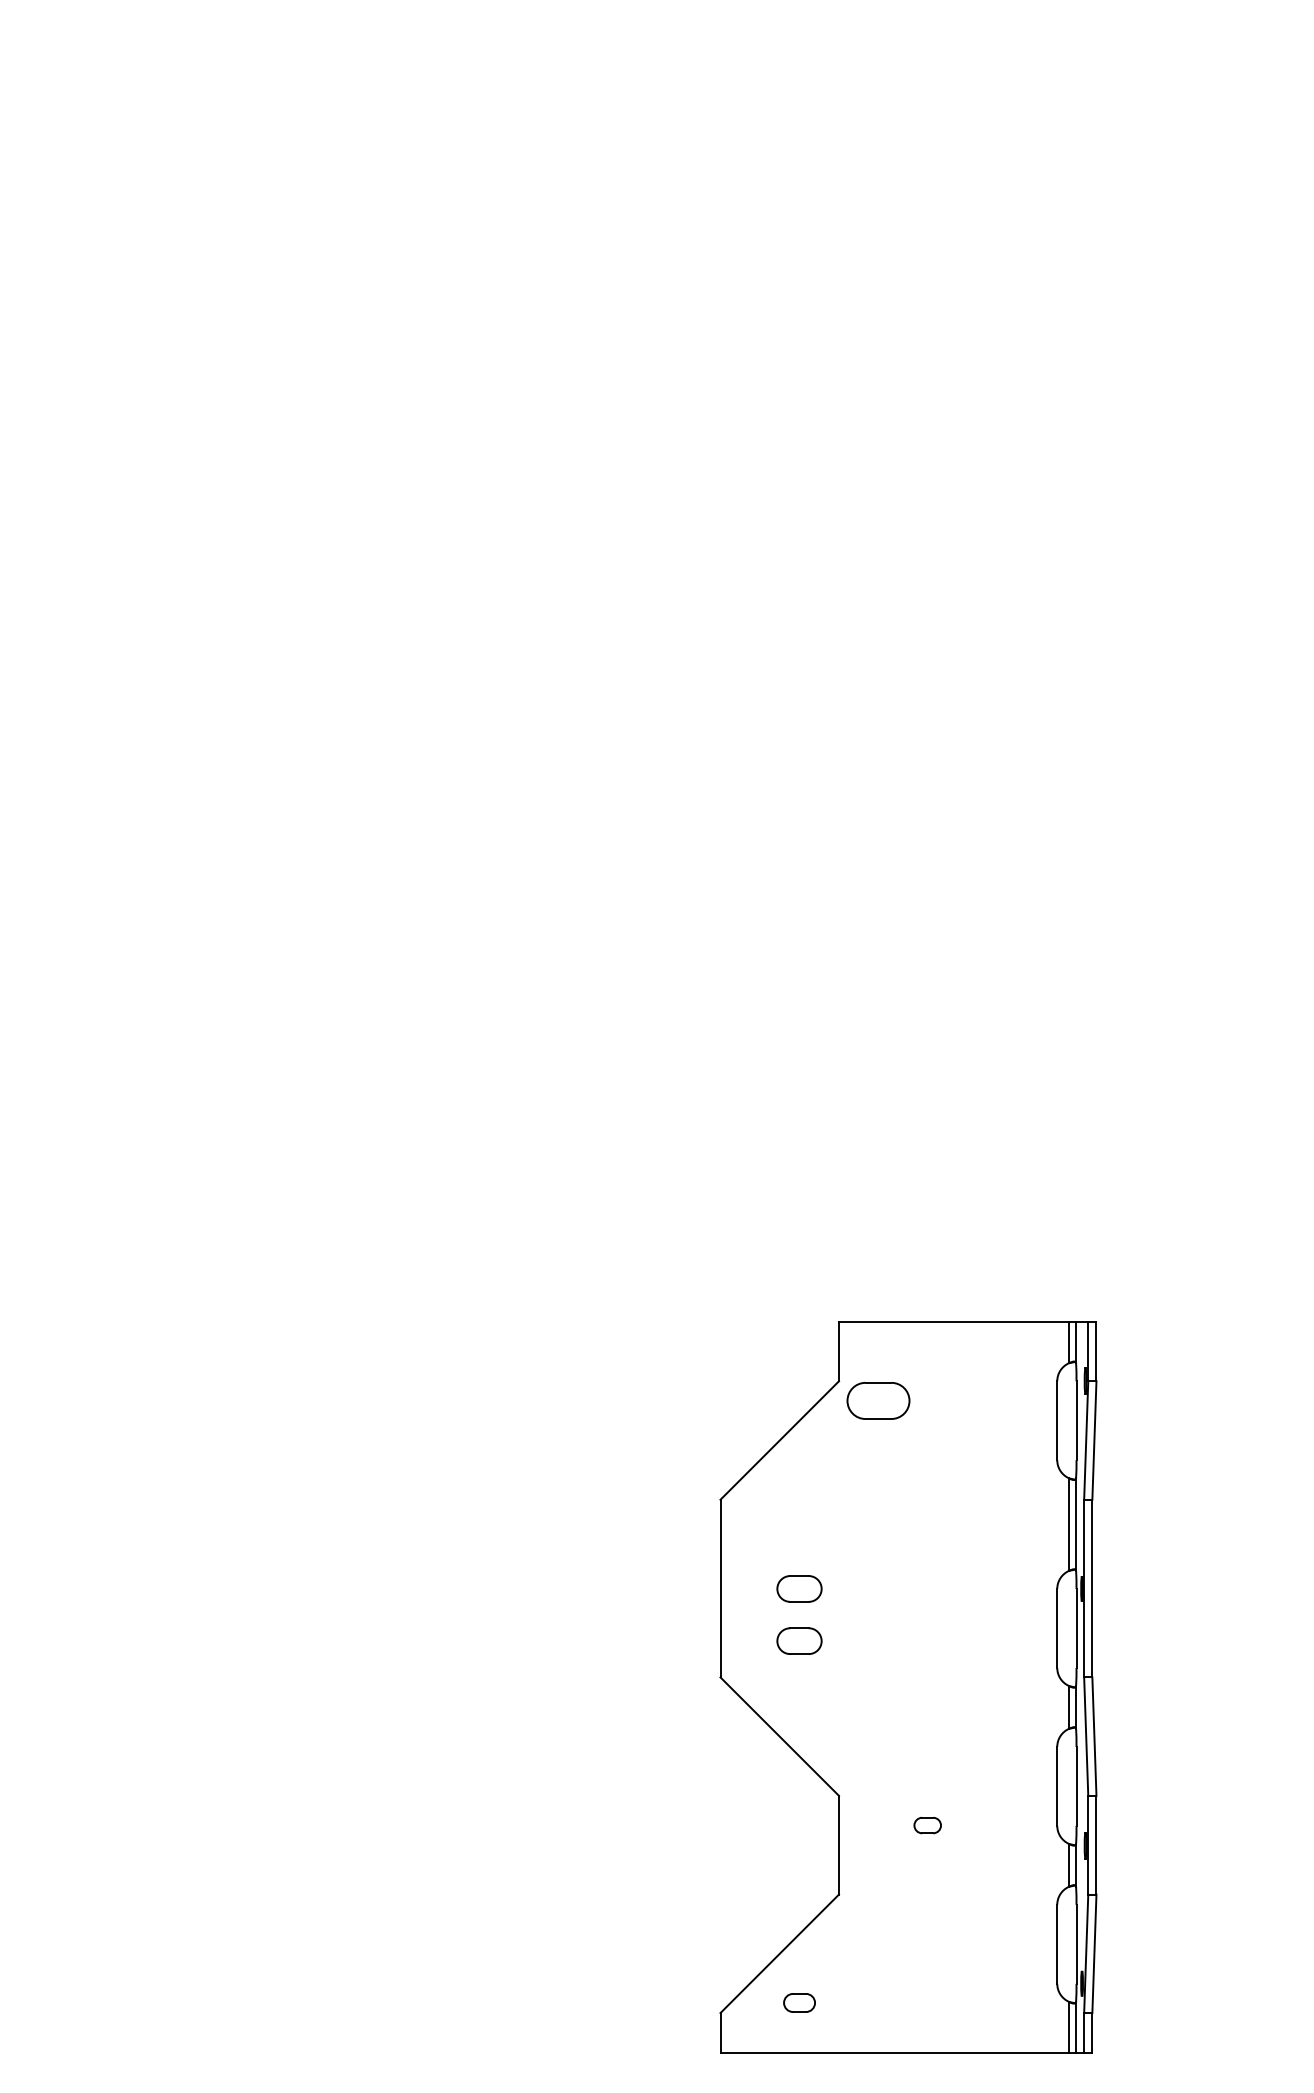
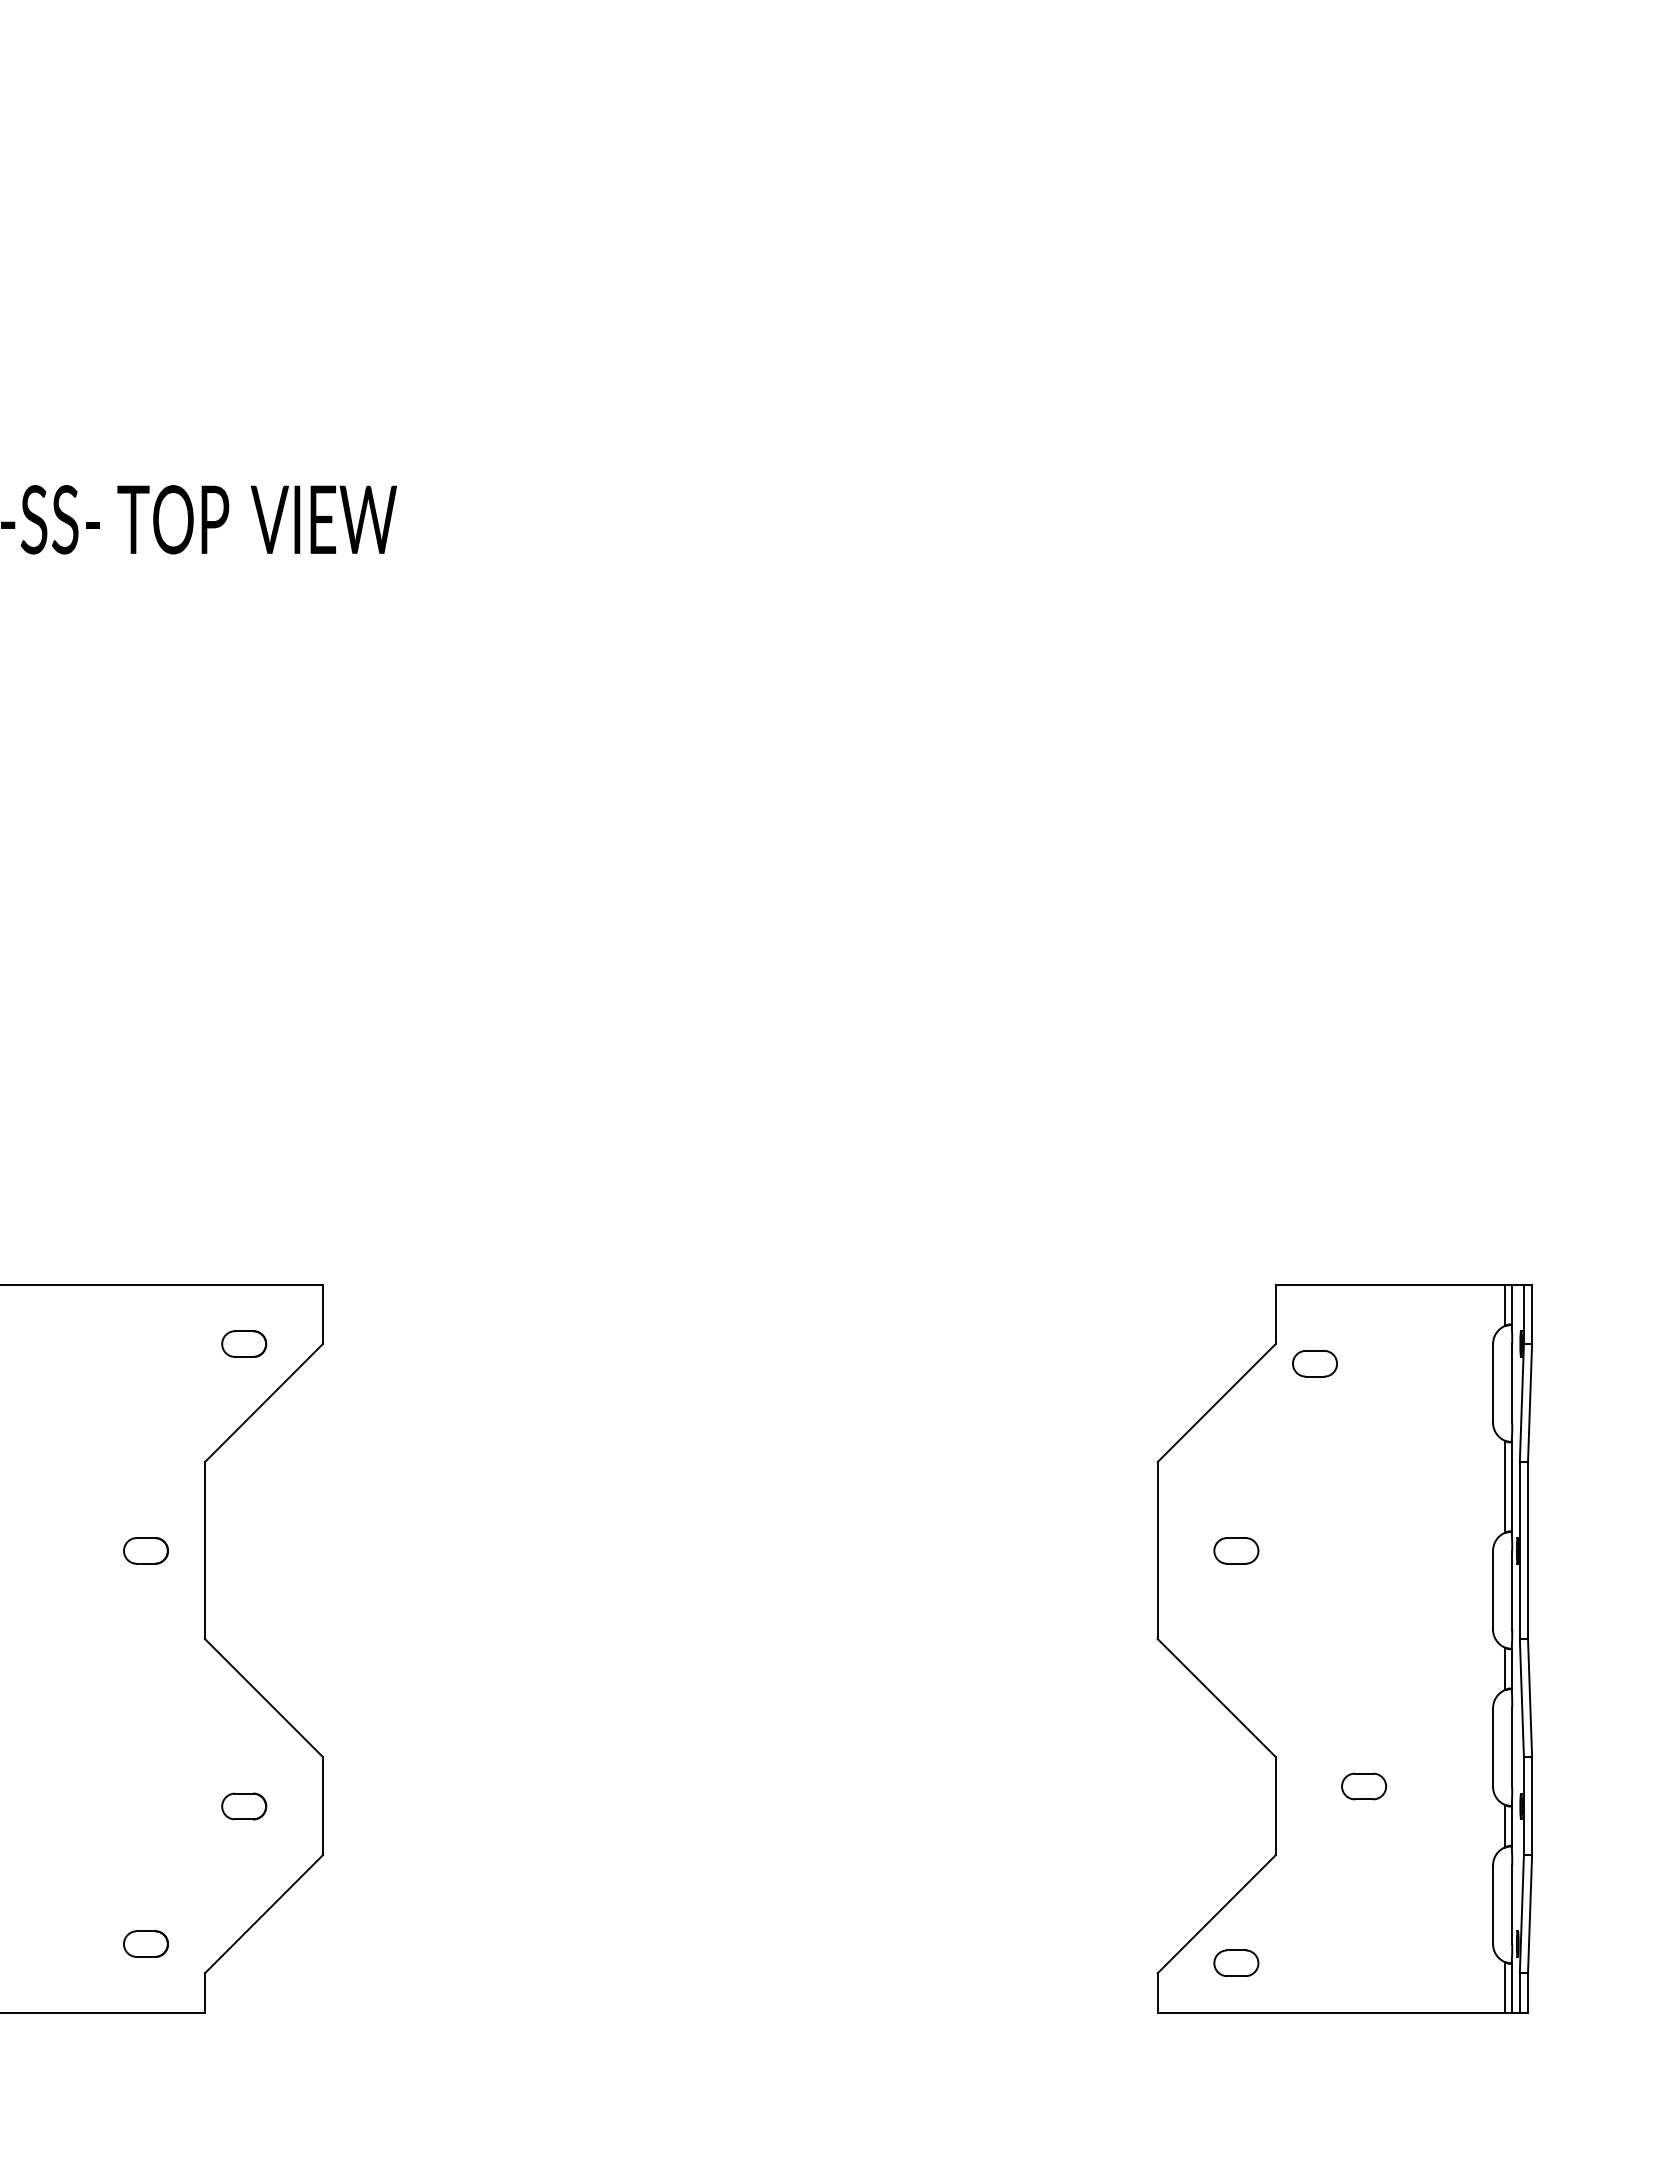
part: (877, 1400) -> (1314, 1363), size x0.71
part: (799, 1640) -> (1236, 1602), removed
part: (927, 1825) -> (1363, 1786), size x1.67
part: (799, 2002) -> (1236, 1962), size x1.43

